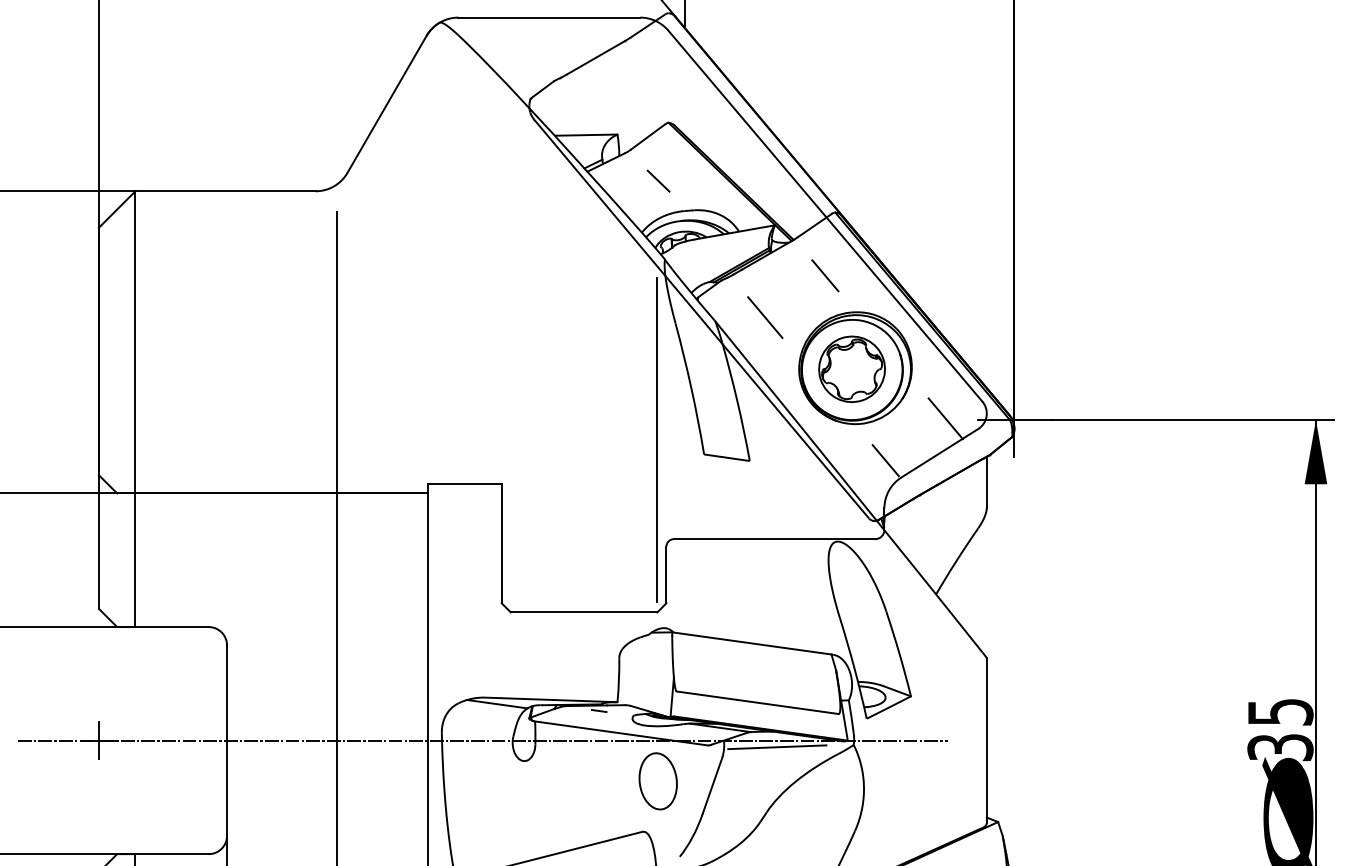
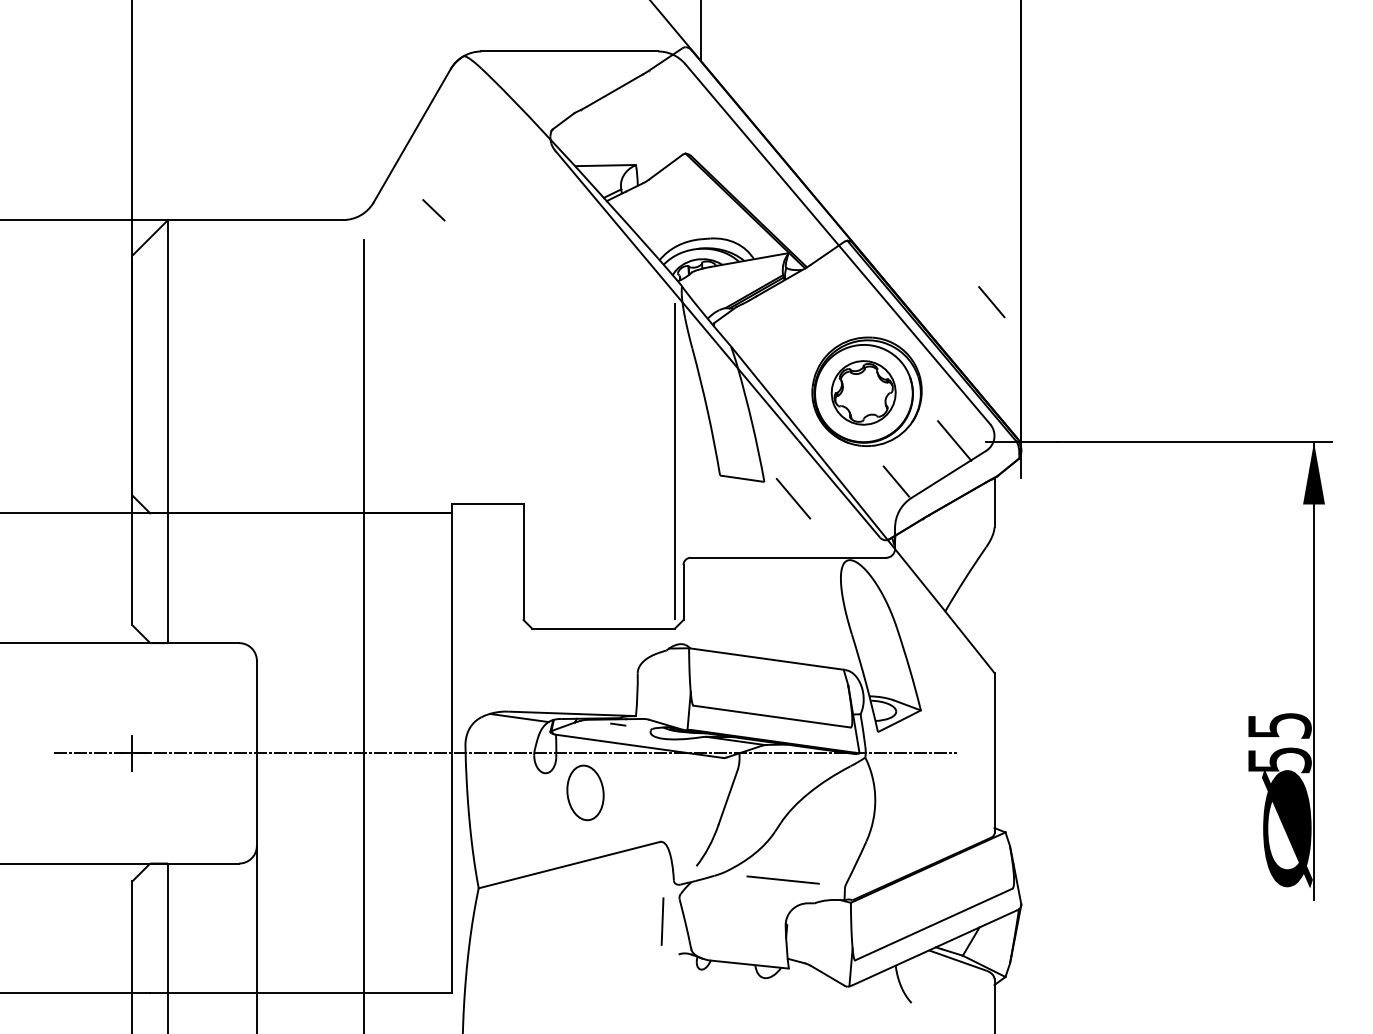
line: (658, 181) -> (433, 210), moved
line: (825, 276) -> (991, 302), moved
line: (765, 317) -> (793, 498), moved
line: (776, 746) -> (790, 759), removed
text: (1280, 746) -> (1279, 759), 35 -> 55
part: (658, 780) -> (585, 792), moved

